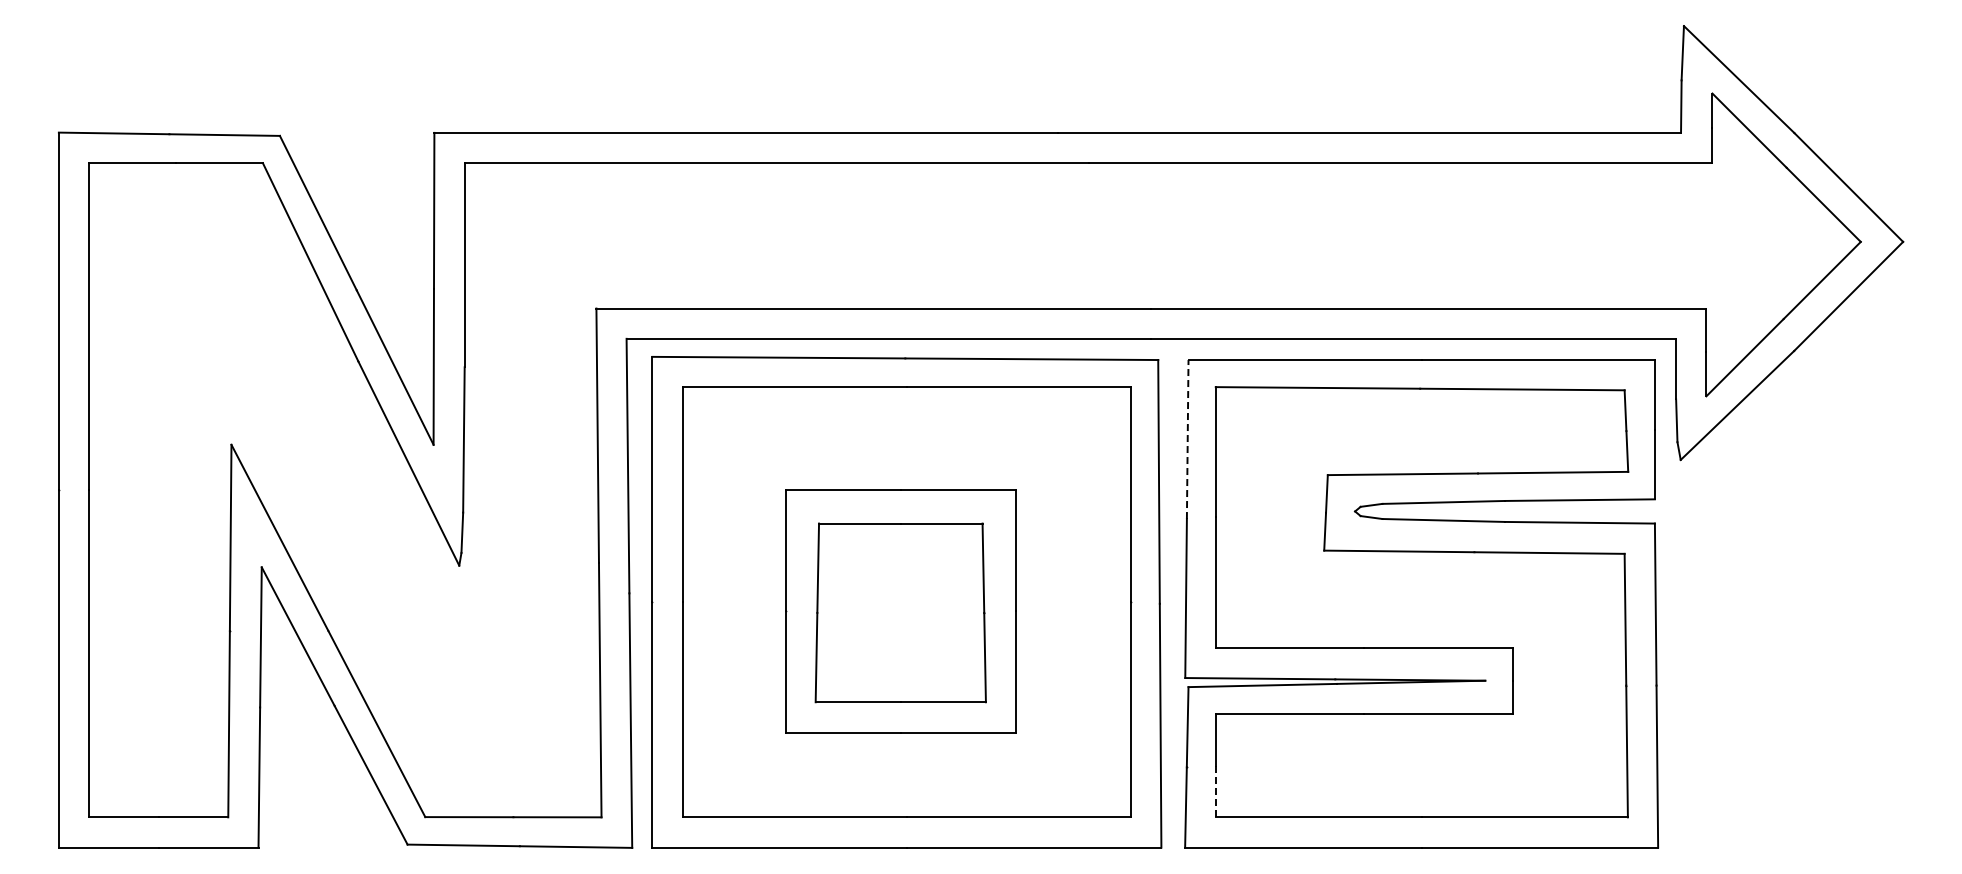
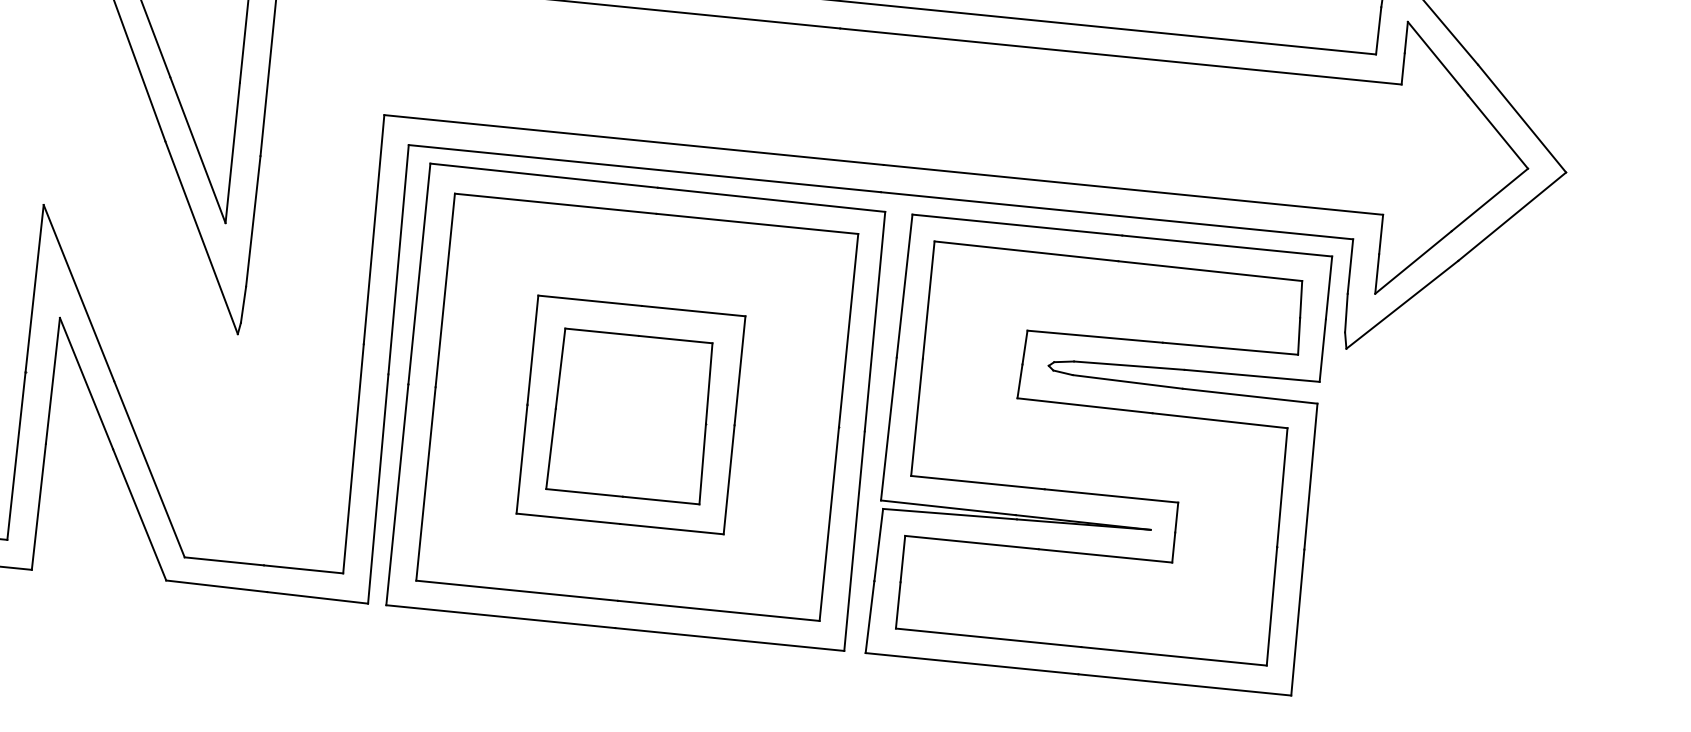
line: (1187, 439) -> (904, 286), dashed -> solid
line: (1215, 791) -> (898, 605), dashed -> solid

